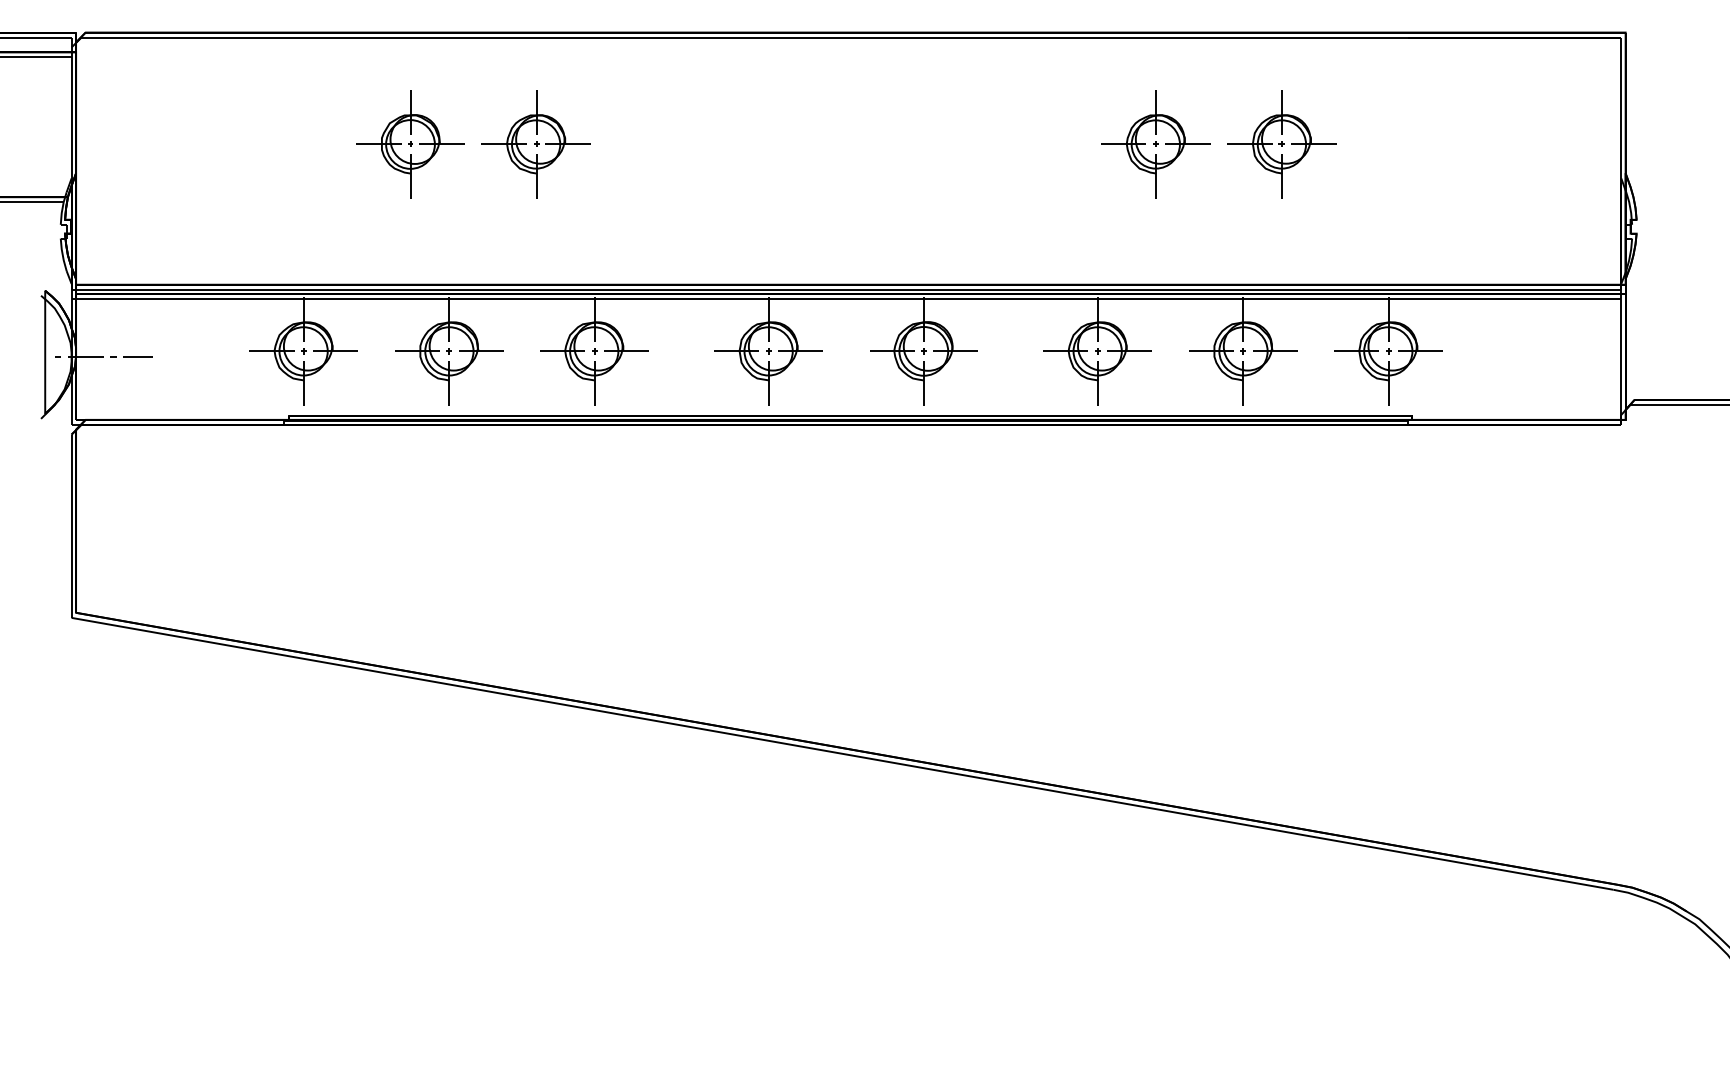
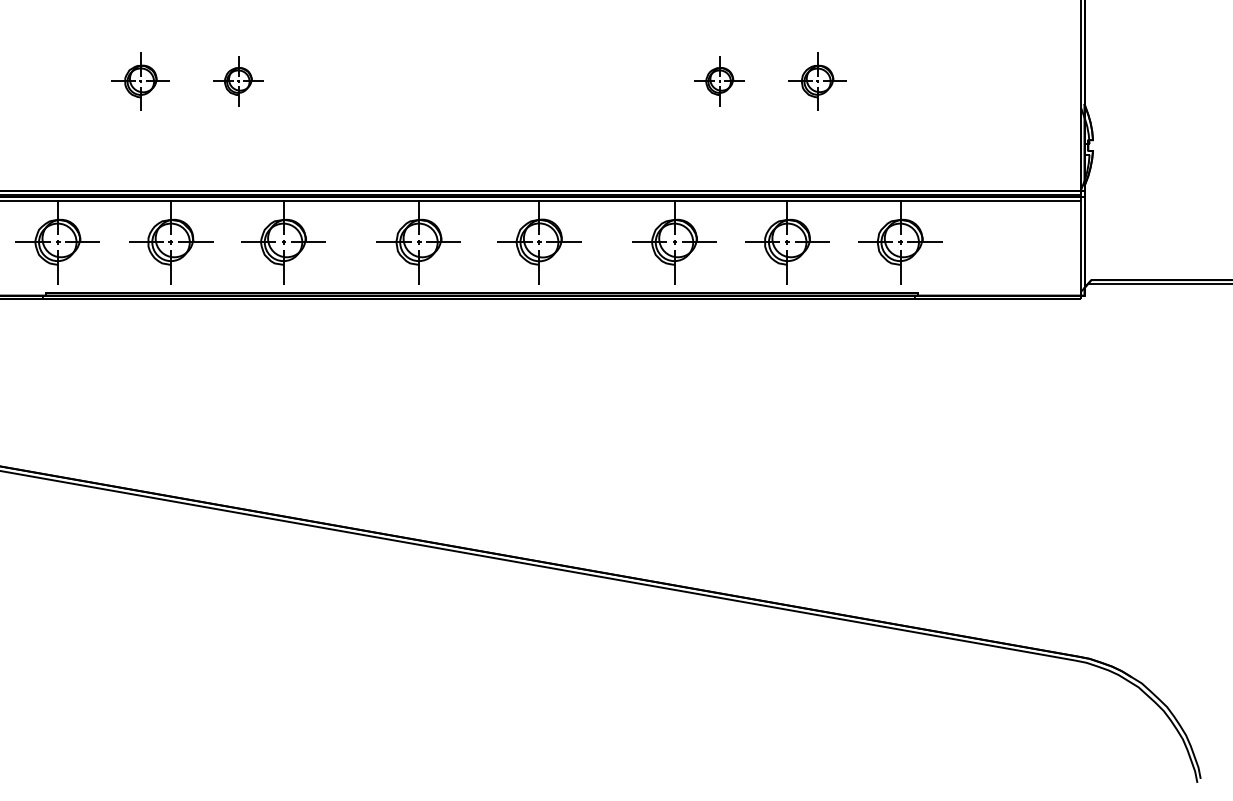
part: (410, 144) -> (140, 81), size x0.7
part: (535, 144) -> (237, 81), size x0.6
part: (1155, 144) -> (719, 81), size x0.6
part: (1281, 144) -> (817, 81), size x0.7

